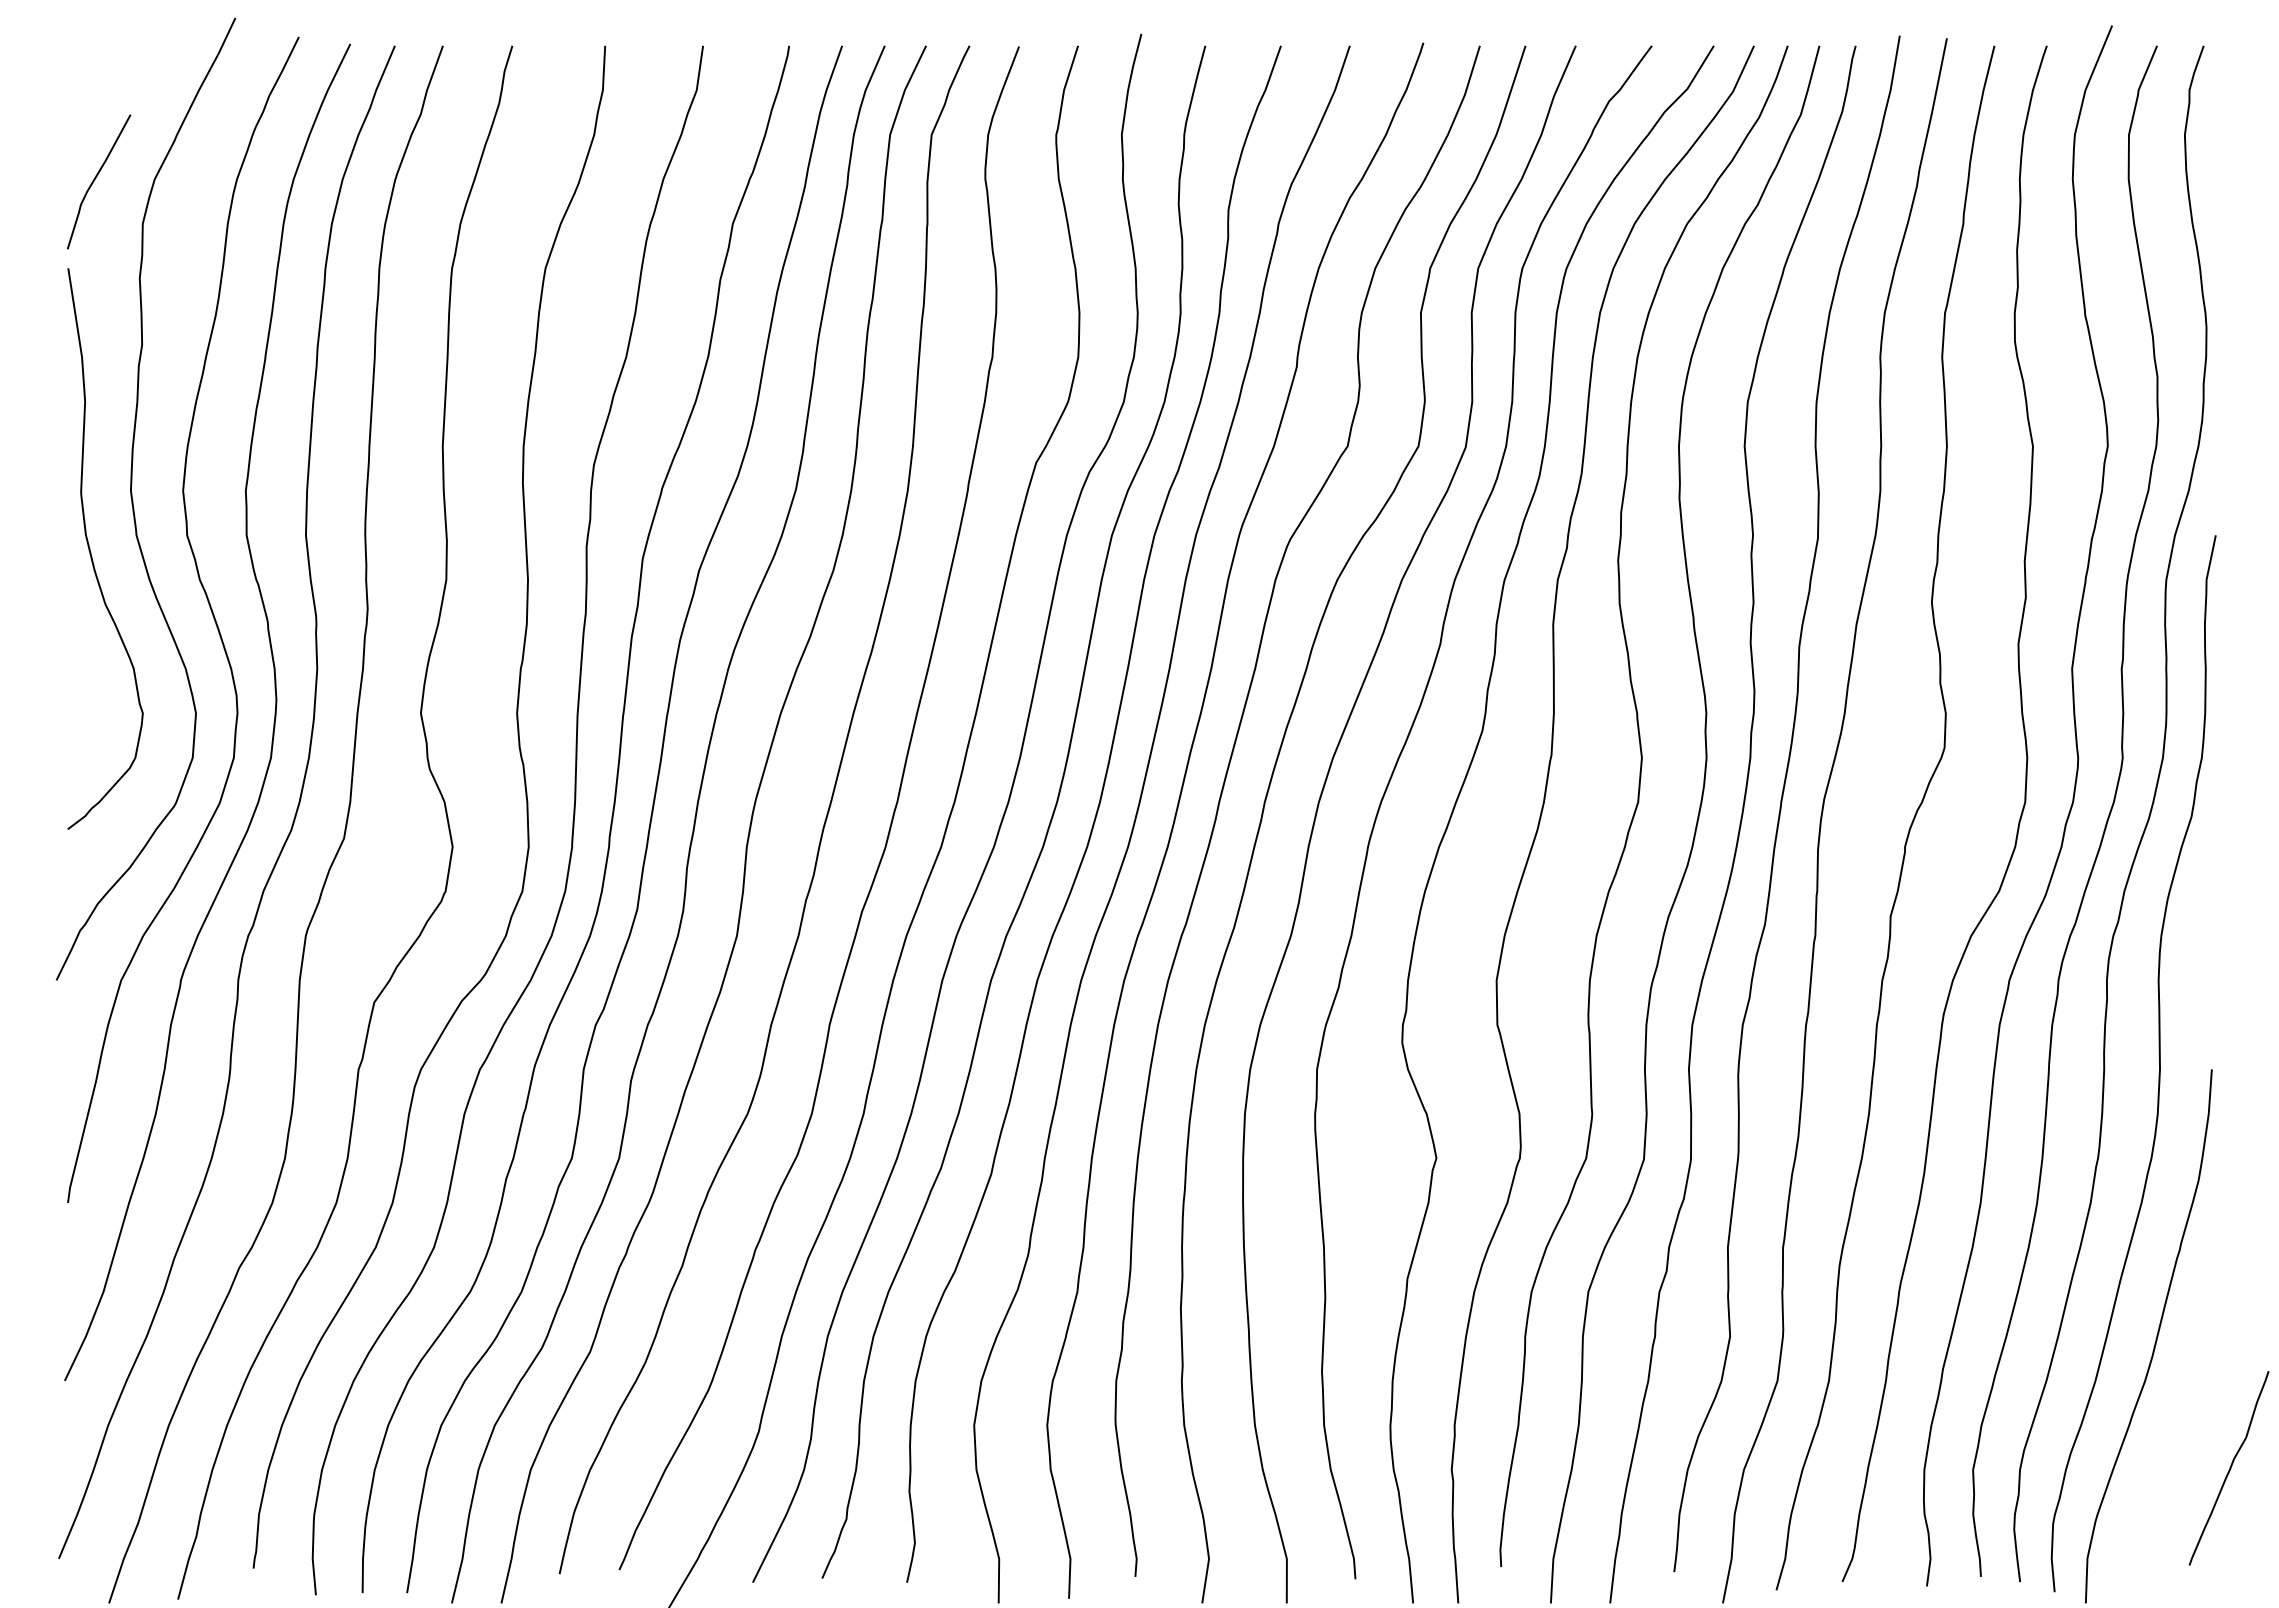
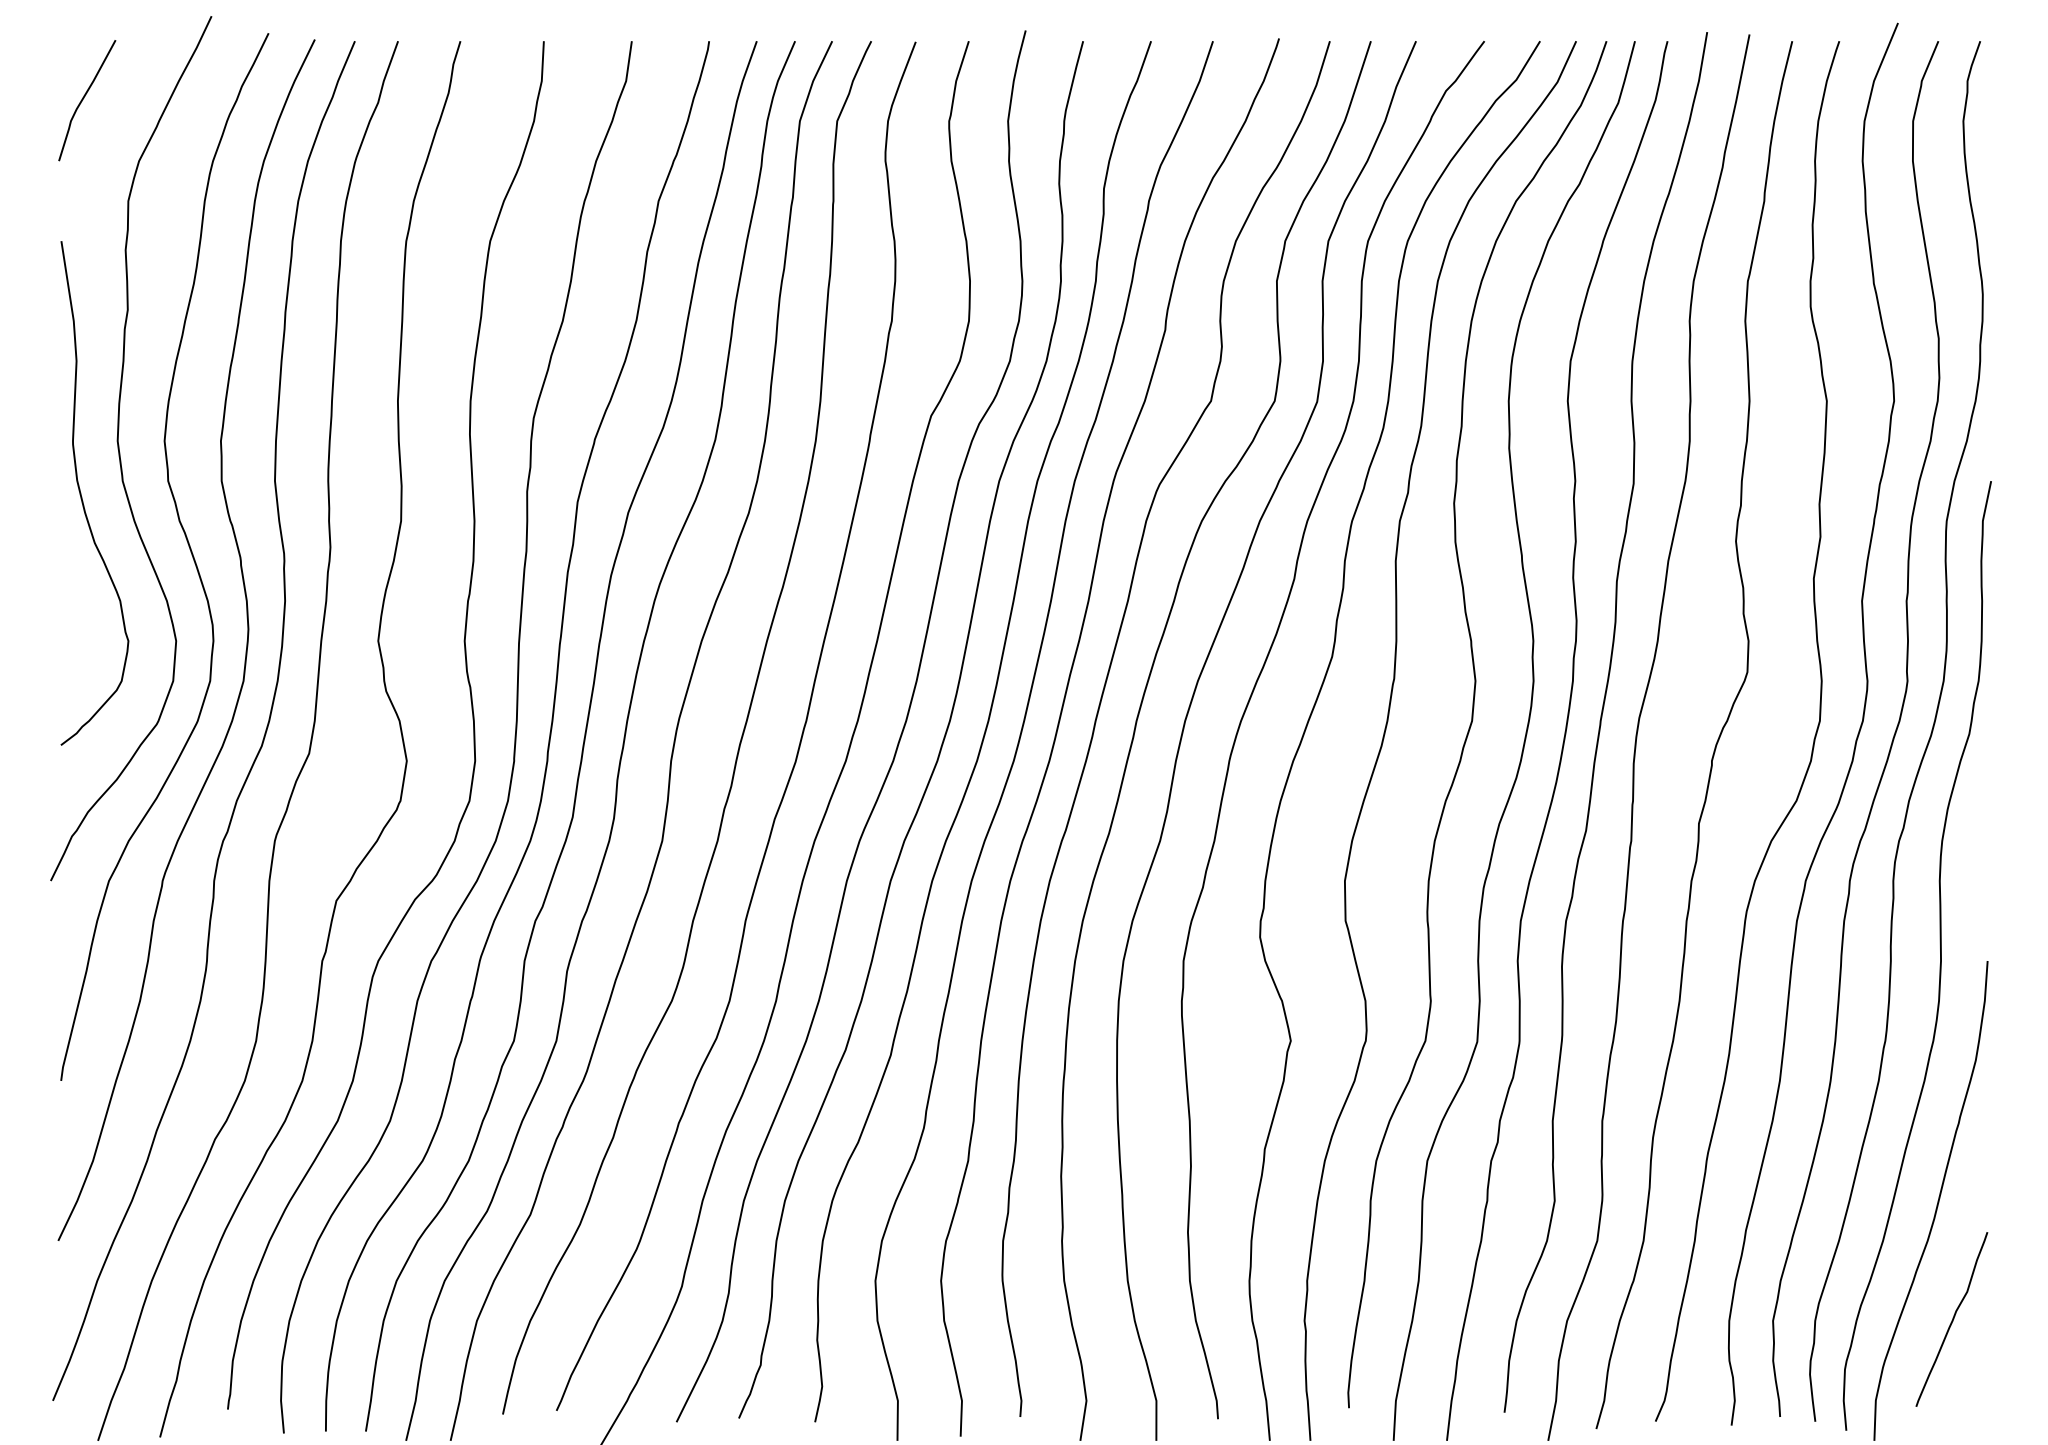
curve: (96, 178) -> (84, 97), moved
curve: (2229, 1468) -> (1952, 1319), moved

